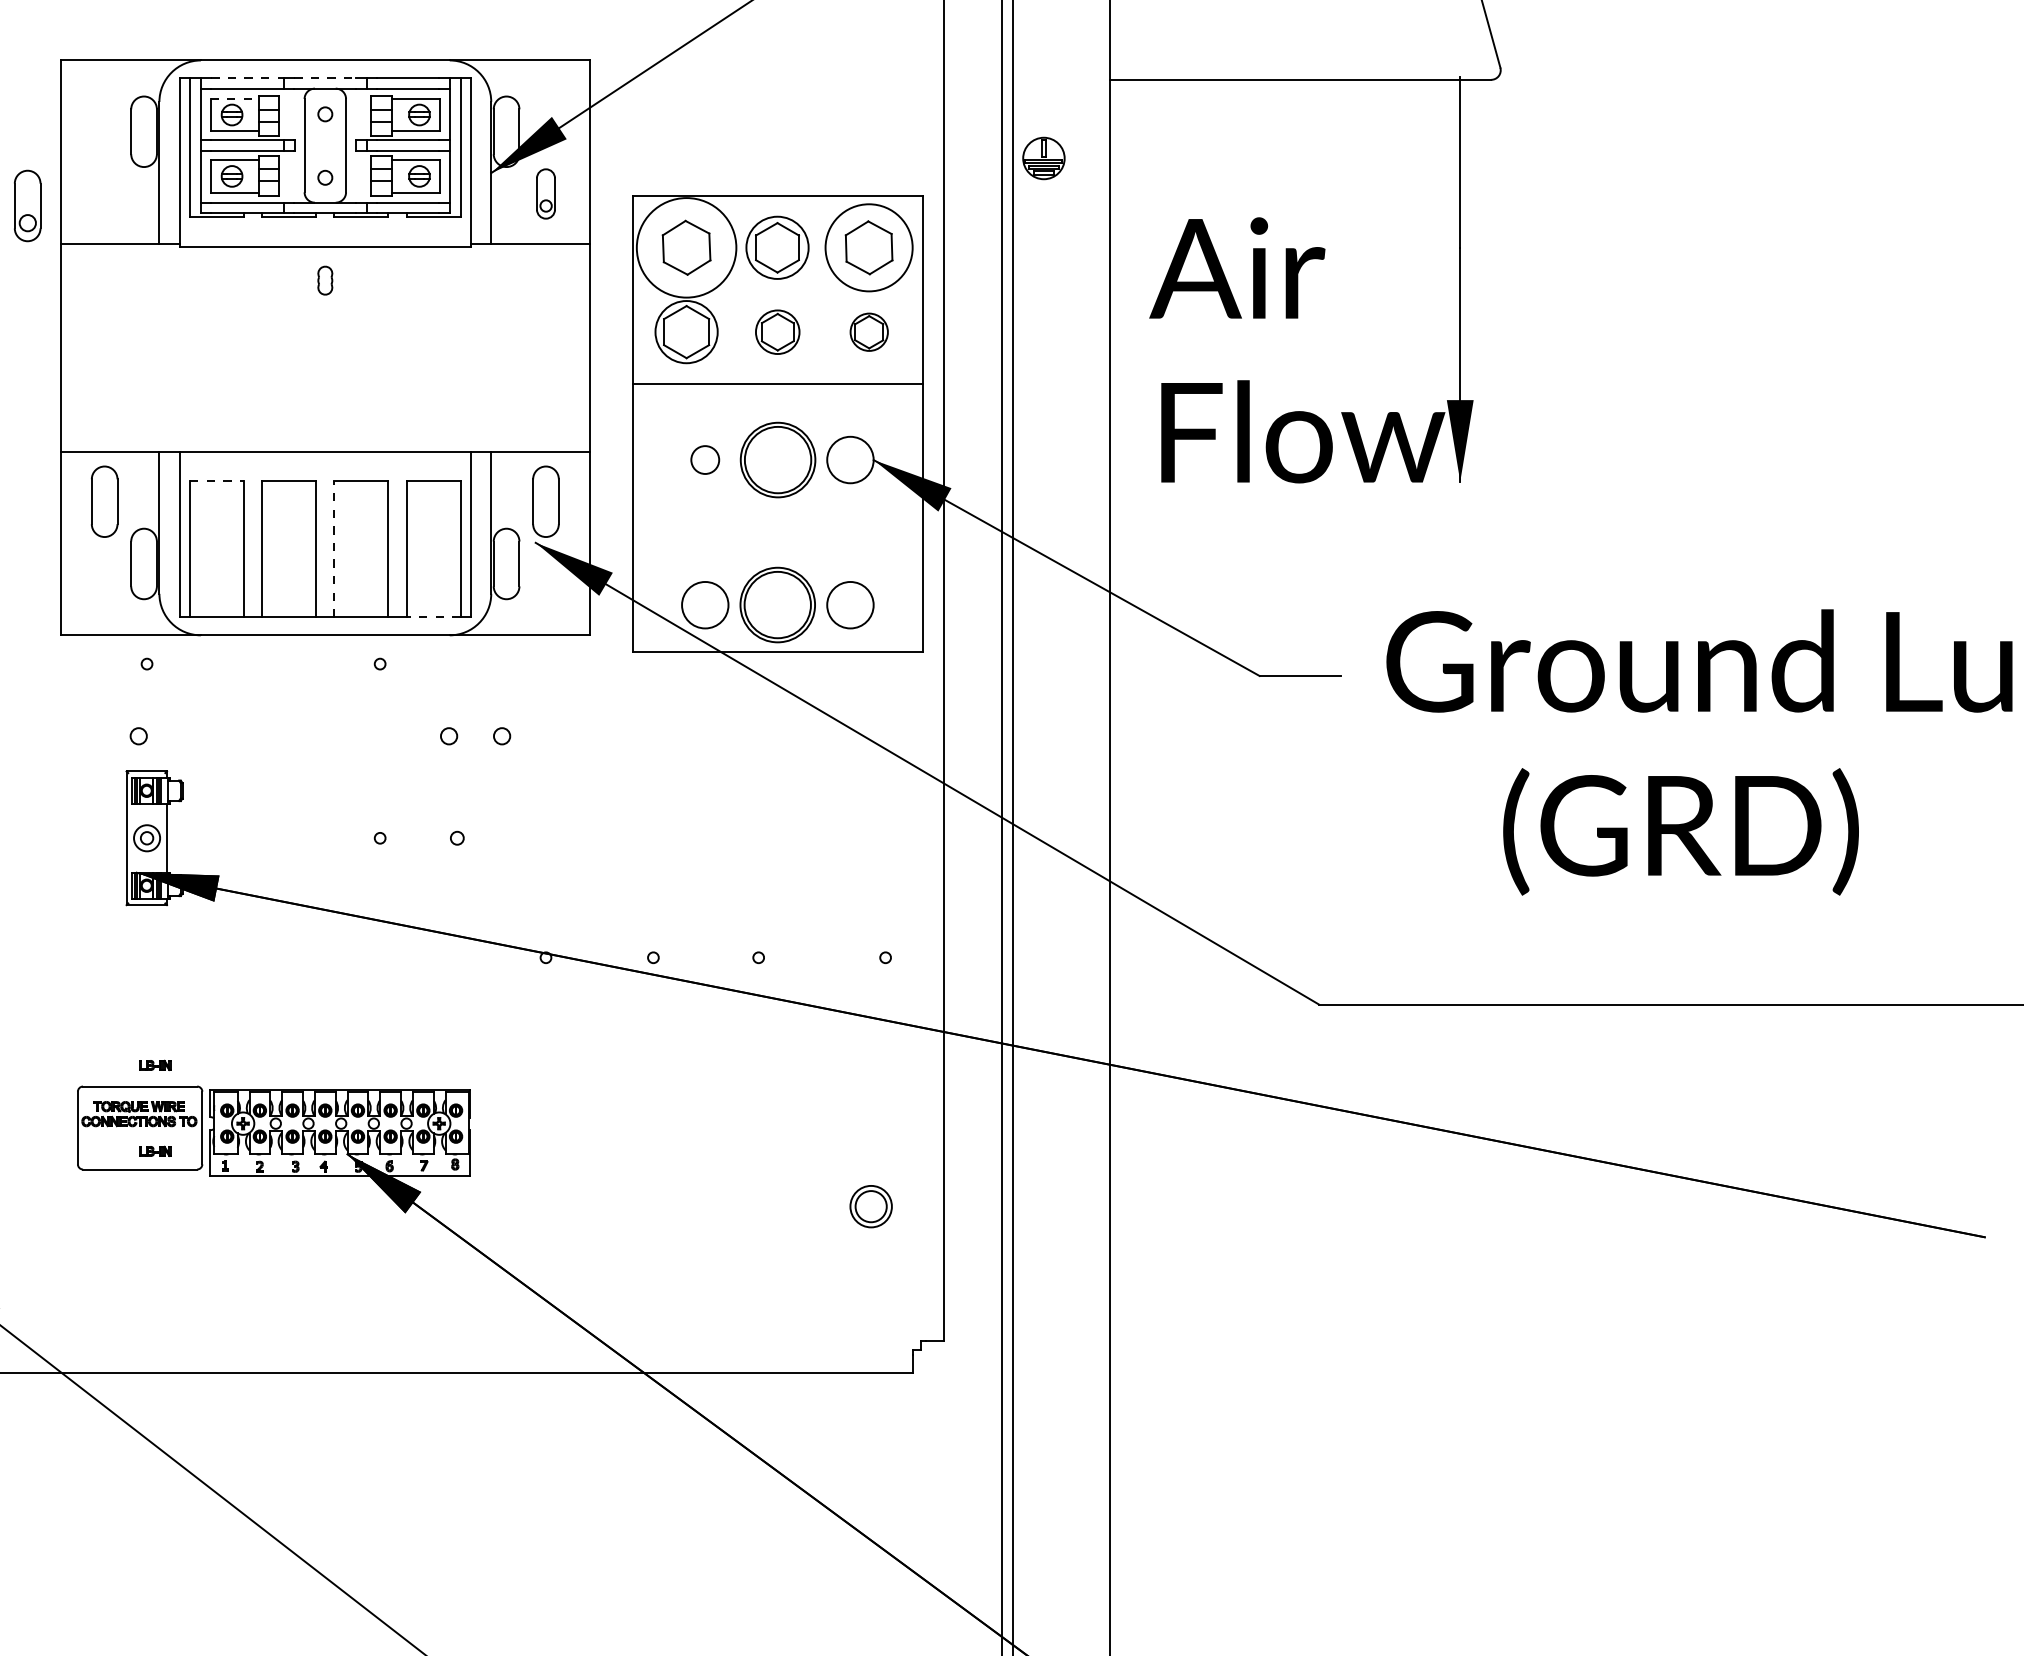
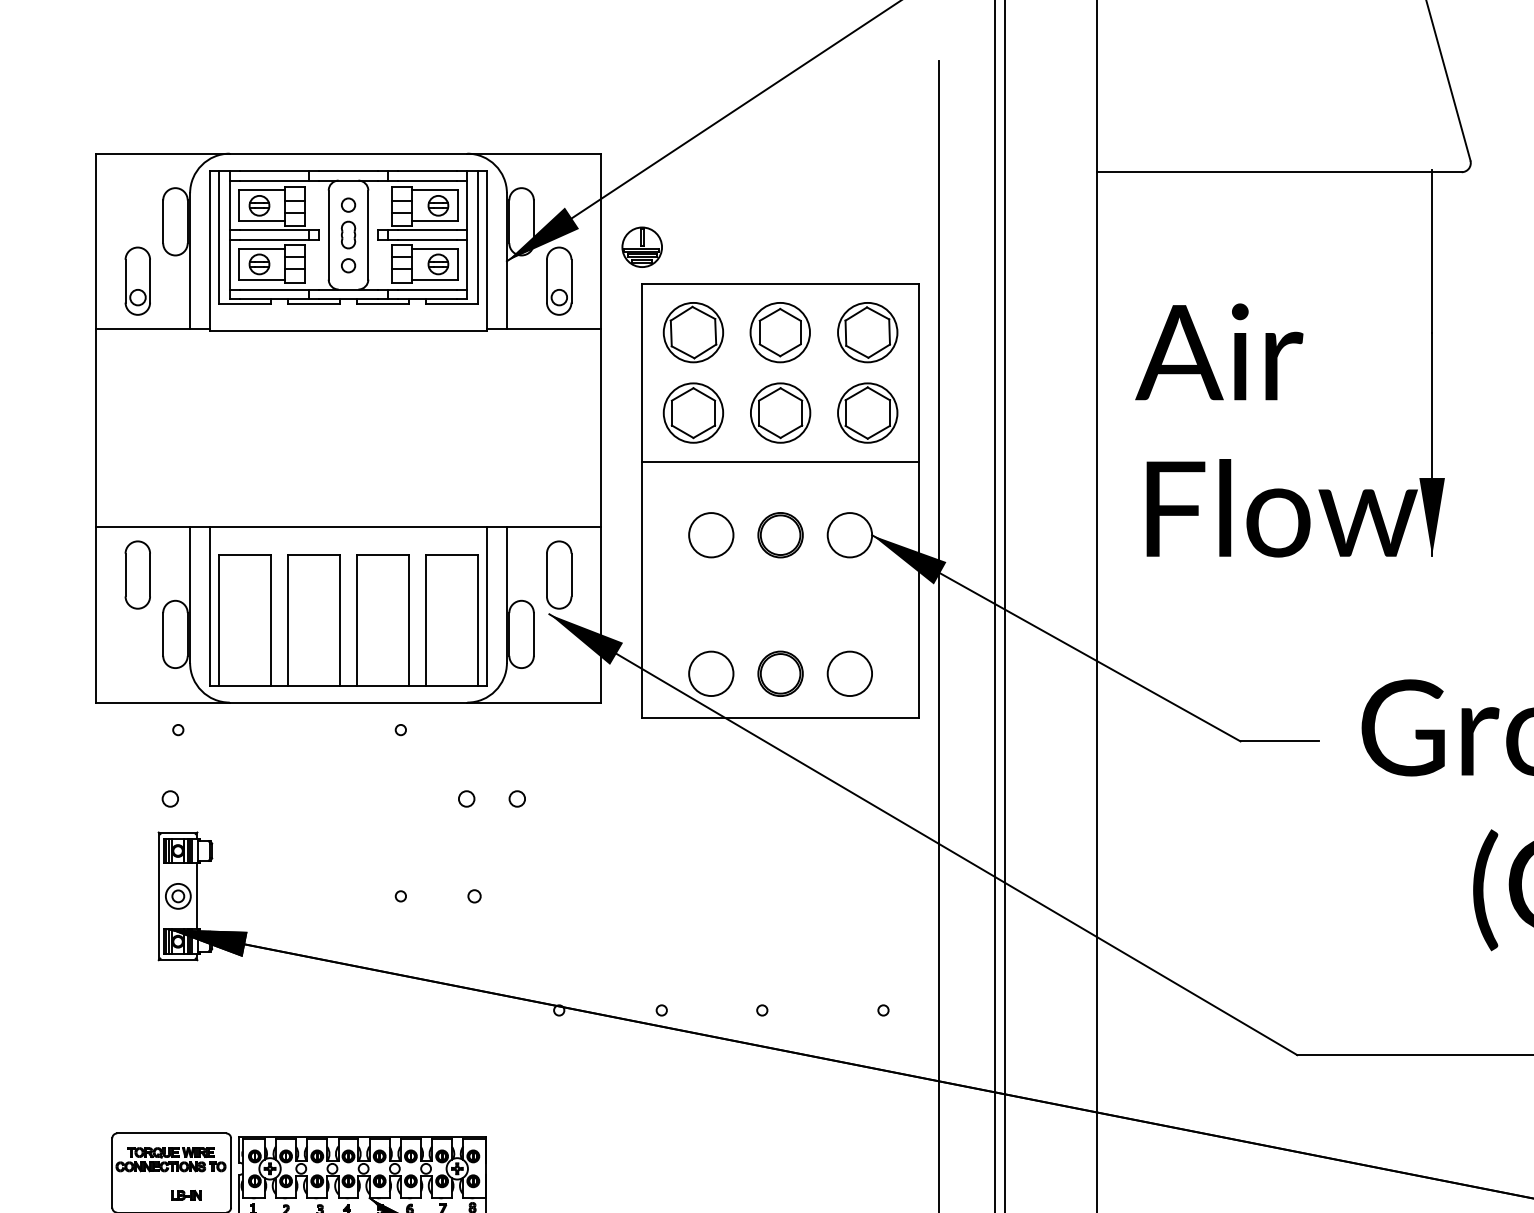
line: (248, 78) -> (275, 170), dashed -> solid
line: (325, 78) -> (348, 170), dashed -> solid
line: (235, 98) -> (262, 190), dashed -> solid
part: (1043, 158) -> (641, 247), moved
part: (545, 193) -> (558, 280), size x1.43
part: (27, 205) -> (137, 280), moved
circle: (686, 247) -> (693, 332), size x0.62
circle: (869, 247) -> (868, 332), size x0.71
part: (325, 280) -> (348, 234), moved
part: (777, 332) -> (780, 413), size x1.43
part: (869, 332) -> (868, 413), size x1.67
circle: (705, 459) -> (711, 534), size x1.67
part: (777, 459) -> (780, 534), size x0.62
line: (217, 480) -> (245, 554), dashed -> solid
line: (334, 548) -> (357, 619), dashed -> solid
part: (777, 605) -> (780, 674), size x0.62
line: (433, 617) -> (451, 685), dashed -> solid
part: (155, 1064) -> (186, 1112), removed

